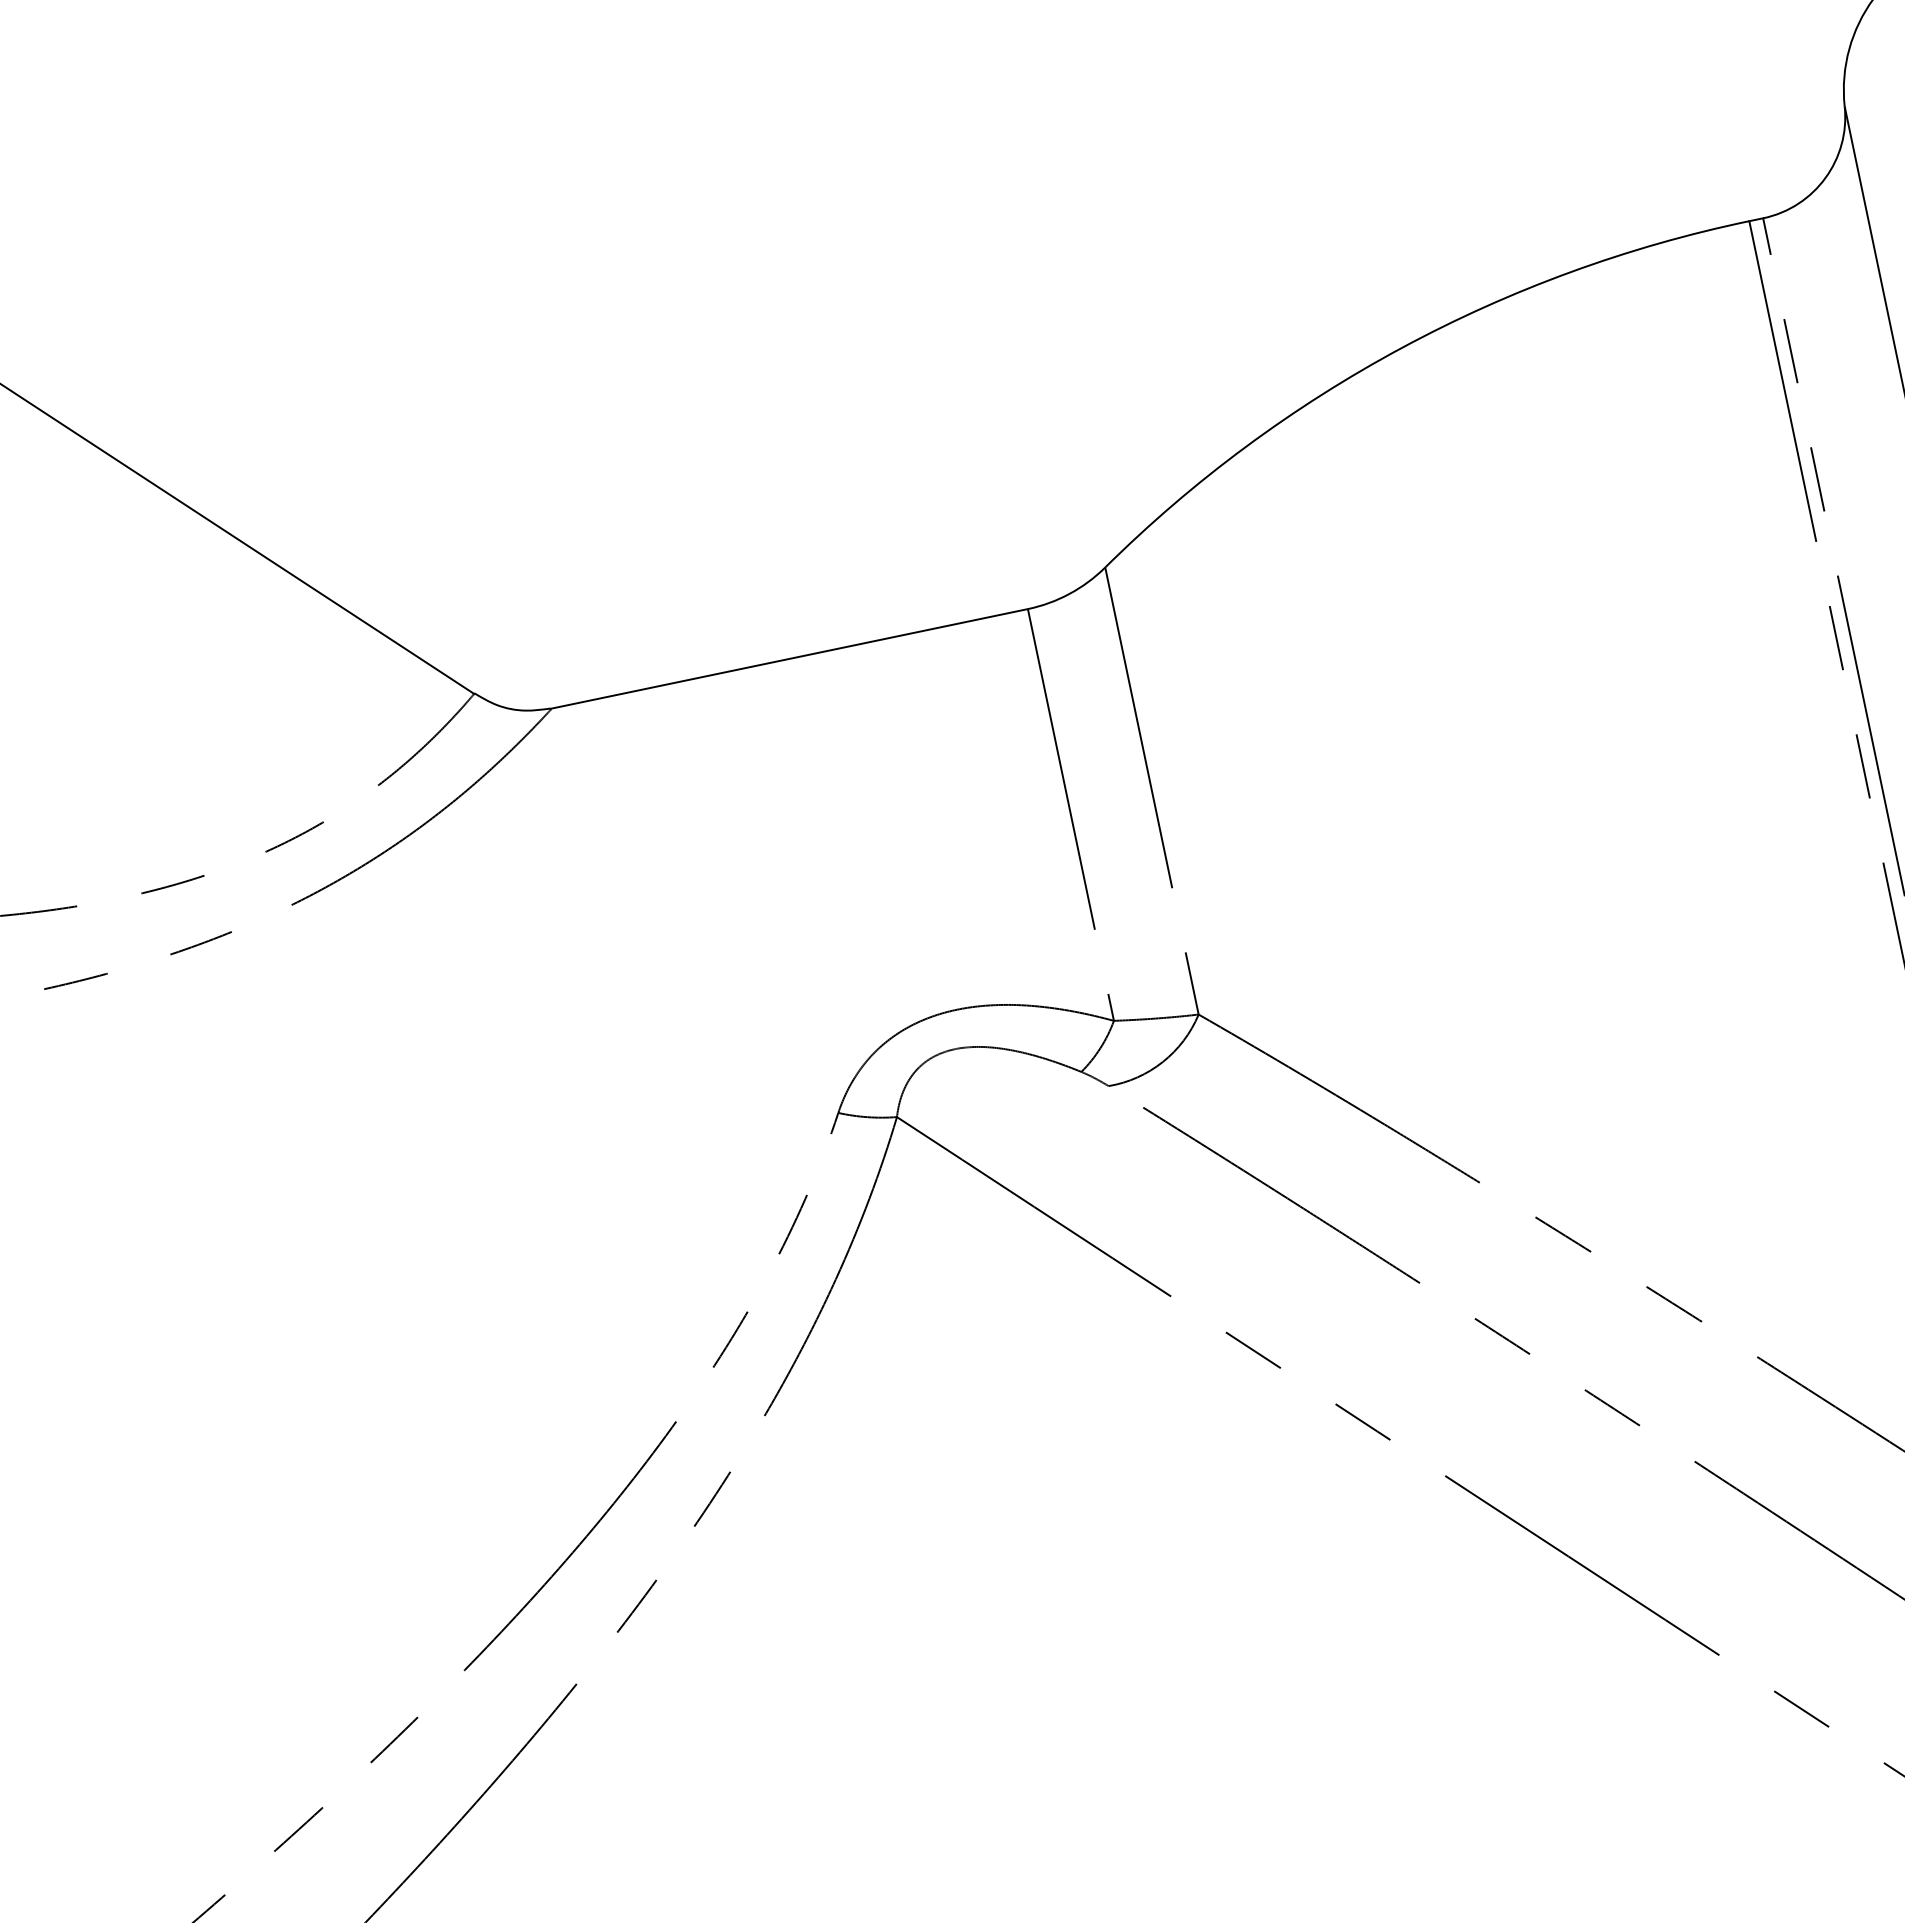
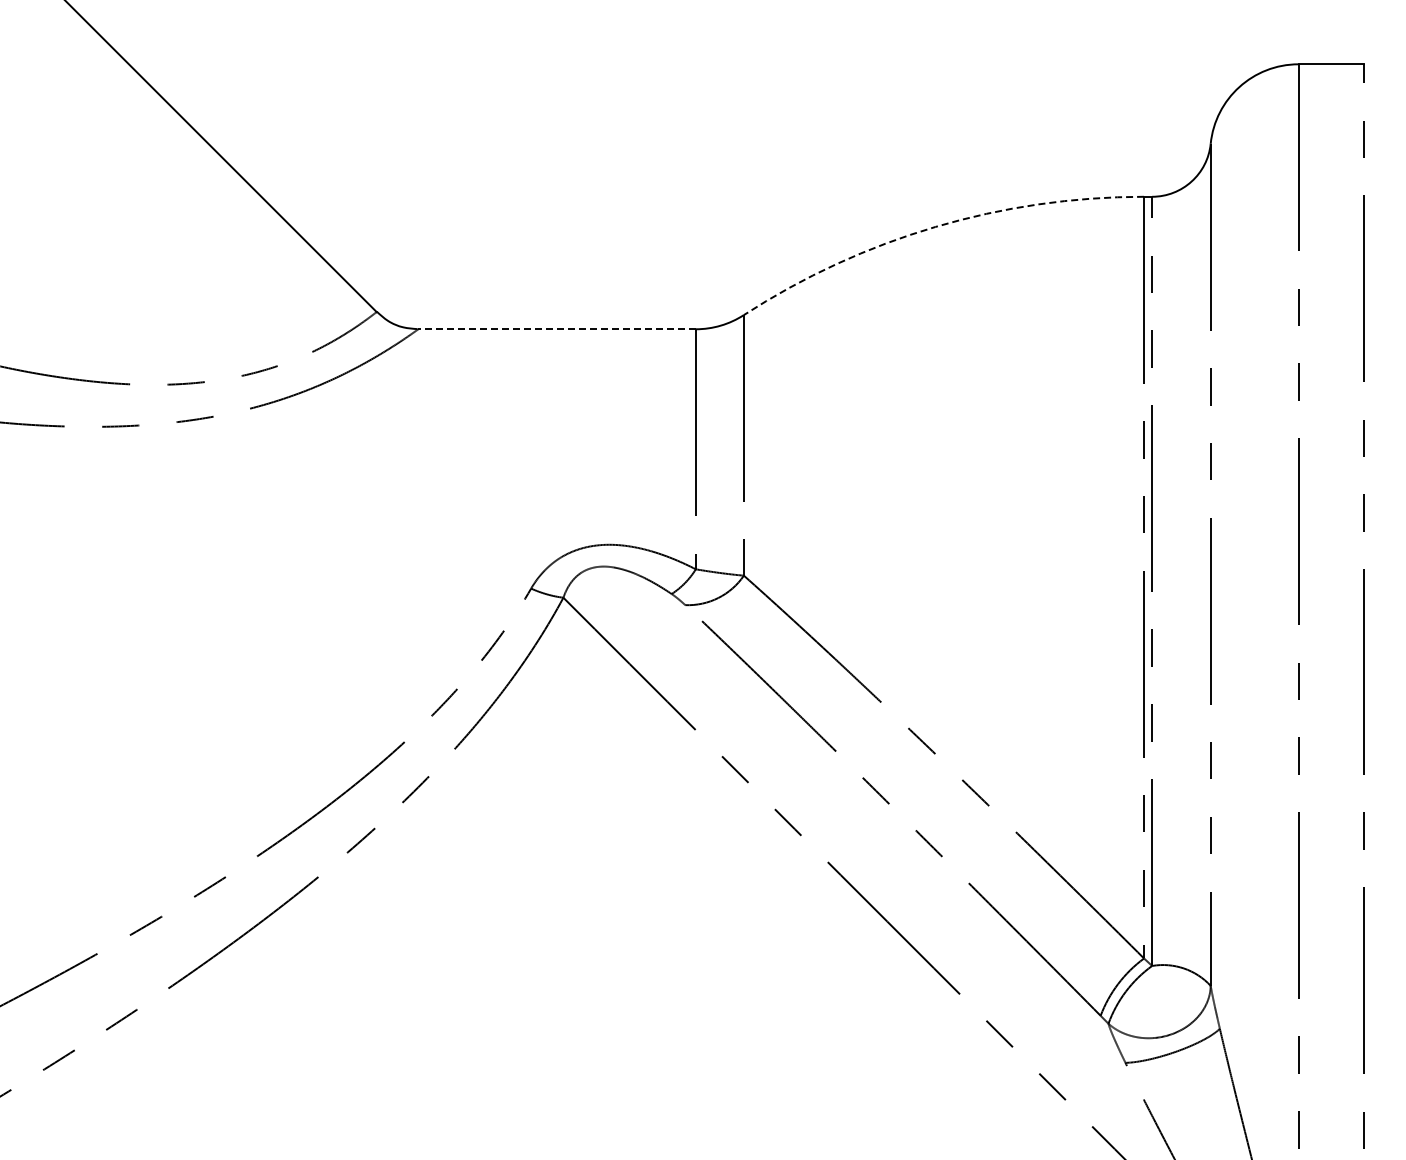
arc: (1402, 346) -> (935, 226), solid -> dashed
line: (788, 659) -> (556, 329), solid -> dashed

